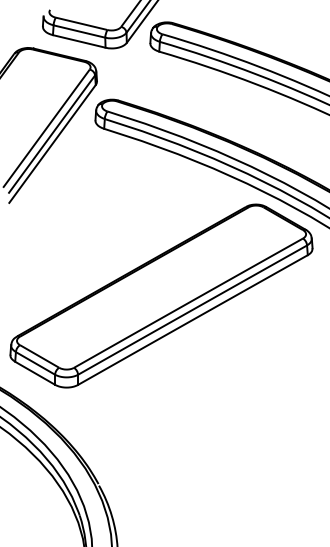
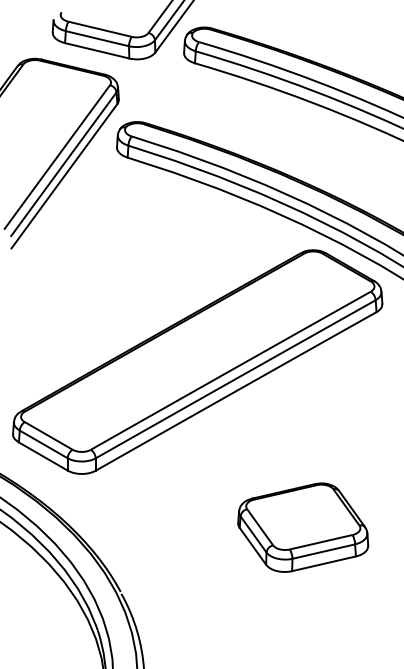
part: (248, 431) -> (303, 527), added

